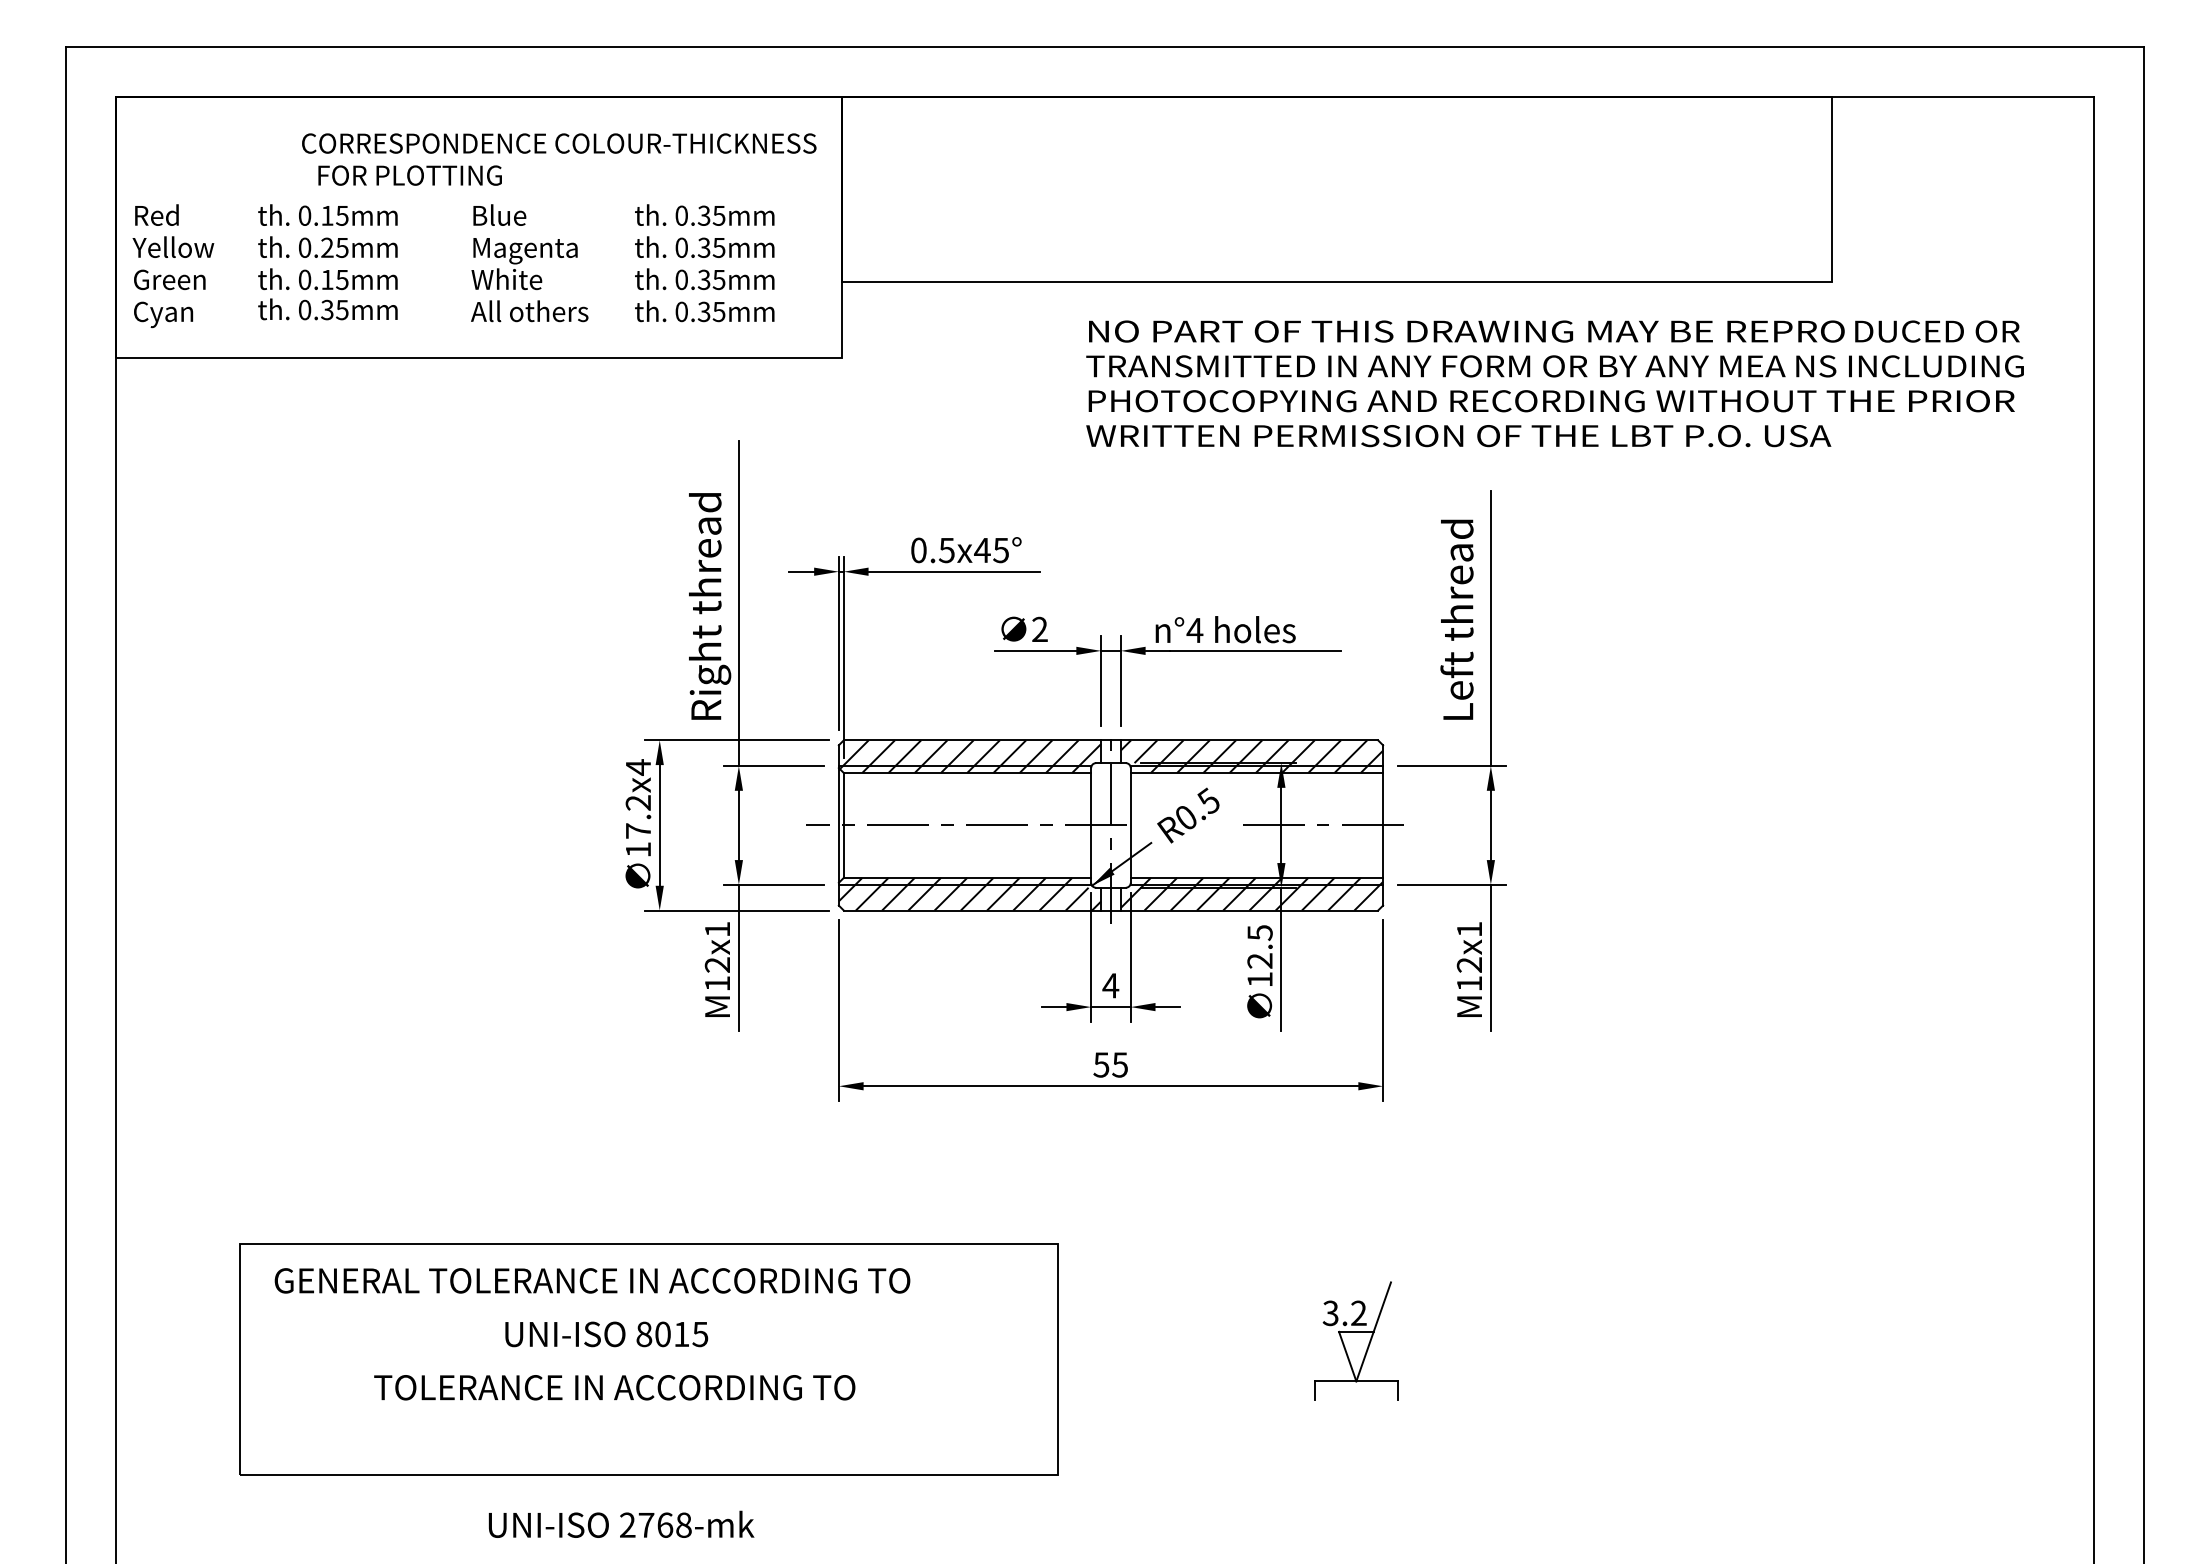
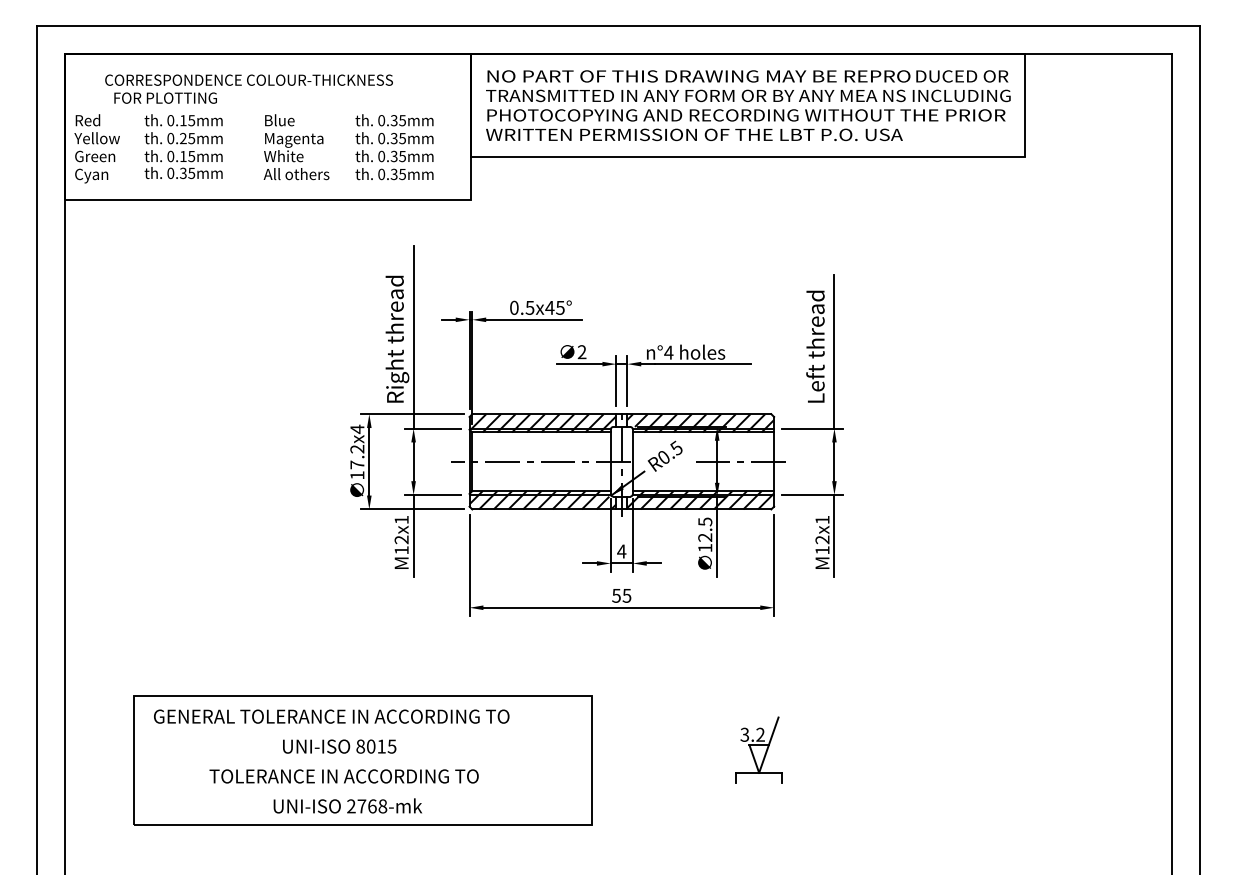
text: (558, 158) -> (248, 88), moved
text: (1555, 383) -> (748, 105), moved
text: (620, 1523) -> (347, 805), moved

